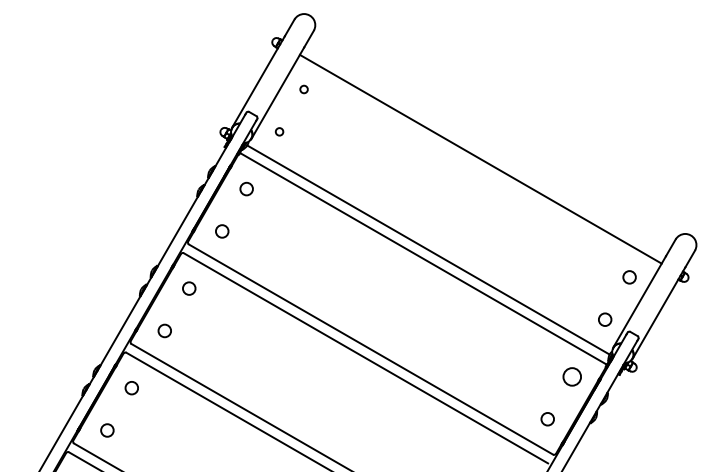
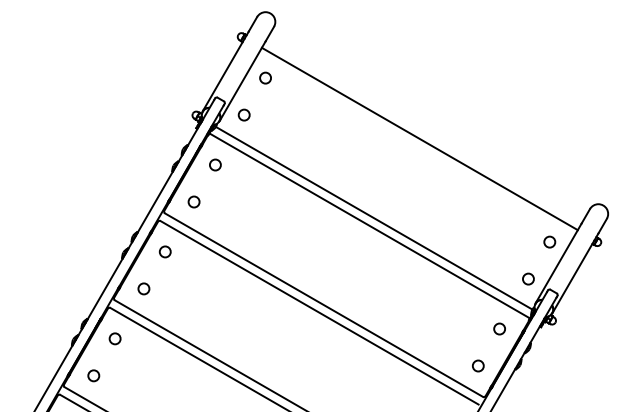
circle: (304, 88) -> (265, 77), size x1.67
circle: (278, 131) -> (243, 114), size x1.67
circle: (572, 376) -> (499, 328), size x0.71

